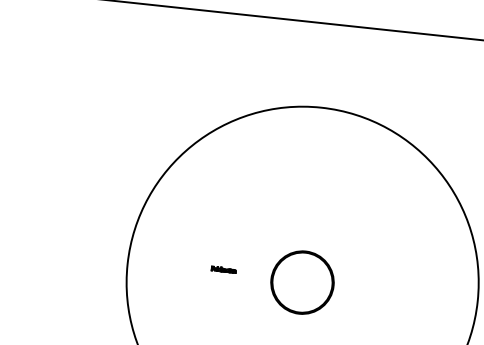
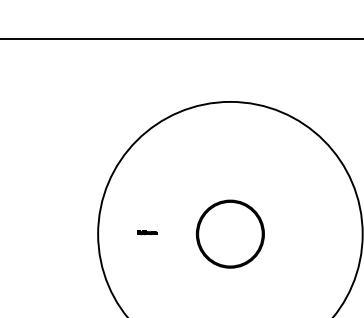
part: (223, 269) -> (147, 232), moved
part: (301, 281) -> (229, 233), size x1.43

